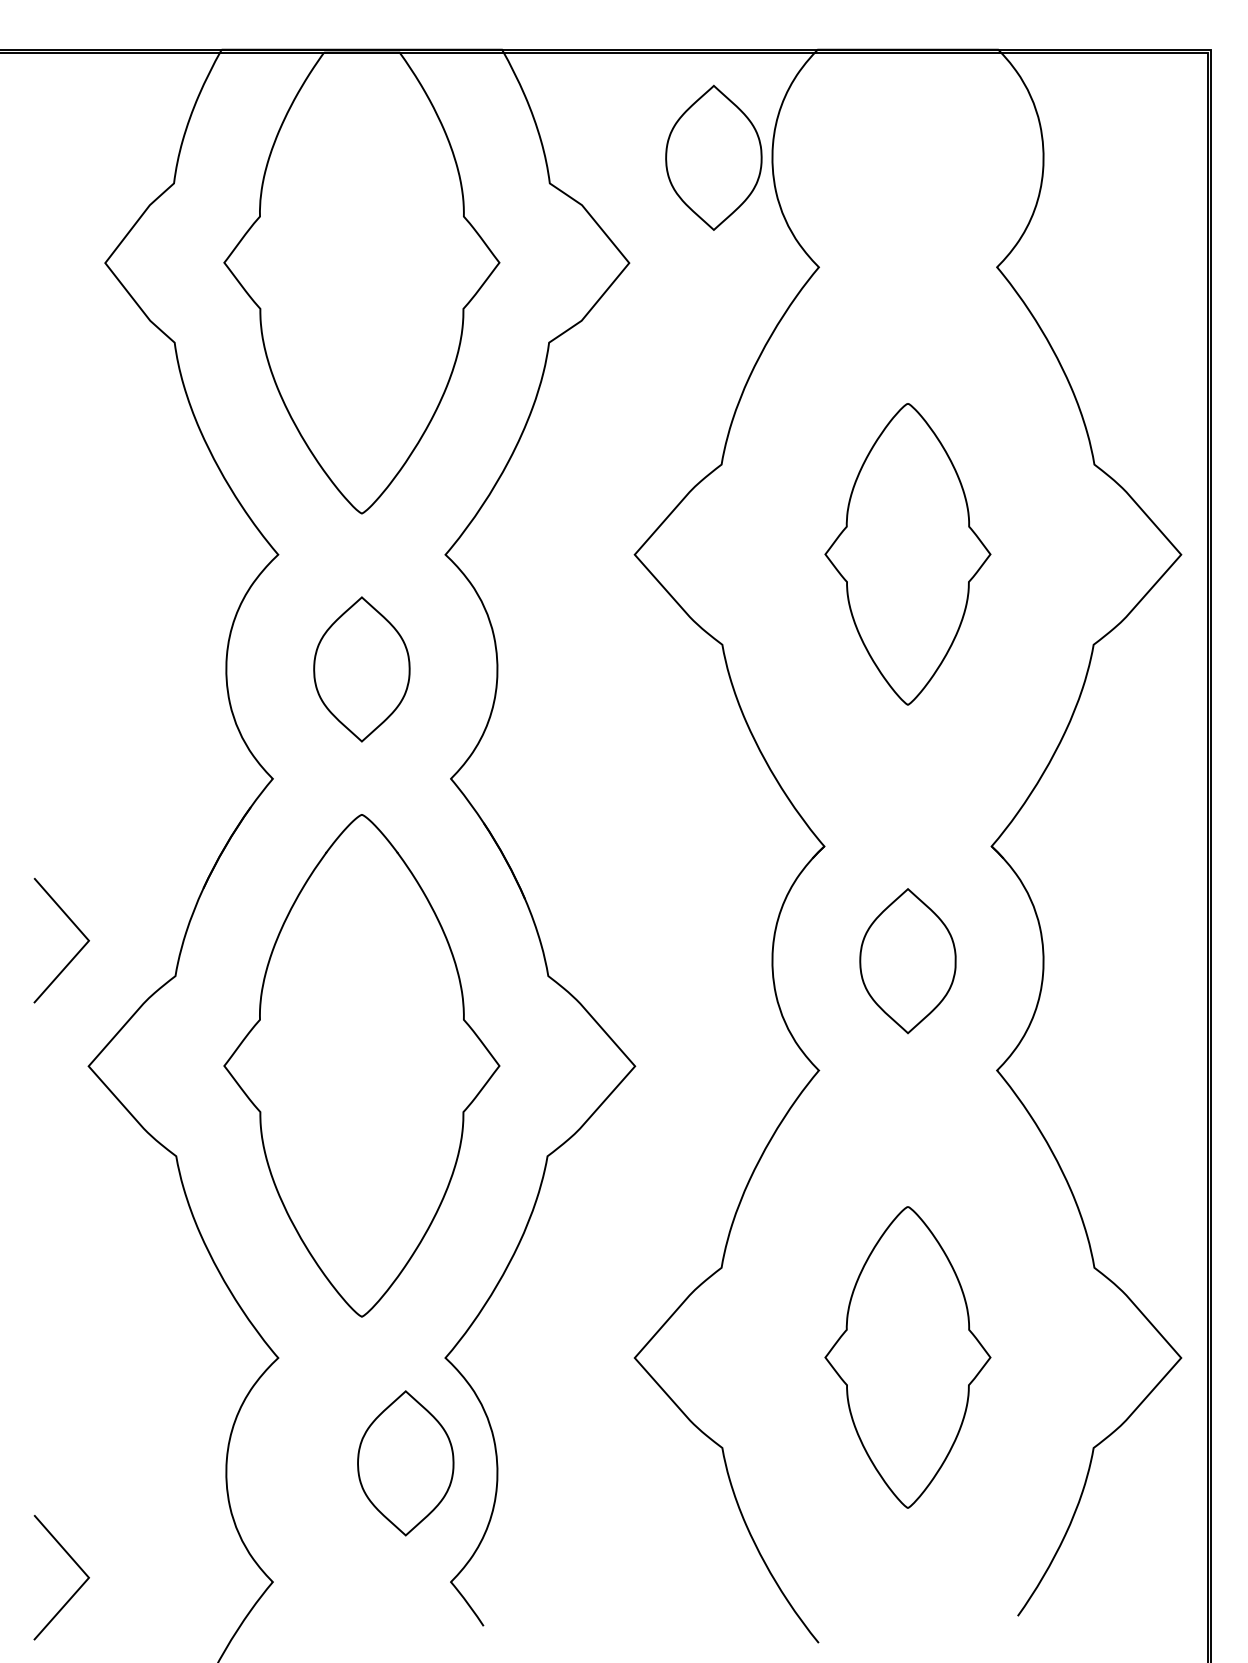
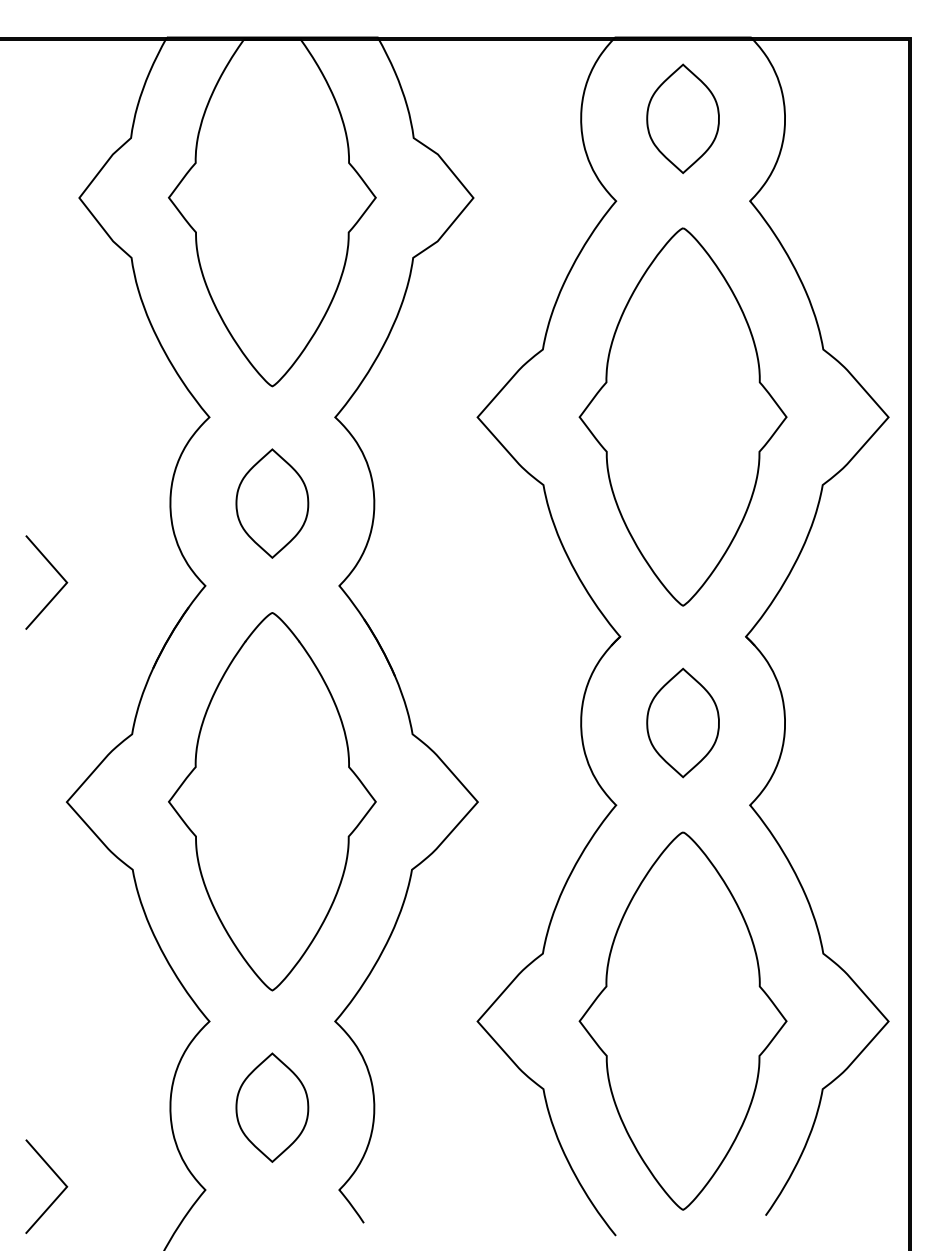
part: (713, 157) -> (682, 118), moved
part: (907, 553) -> (682, 416), size x1.67
line: (74, 927) -> (56, 572), moved
part: (907, 1356) -> (682, 1020), size x1.67
part: (405, 1463) -> (272, 1107), moved

